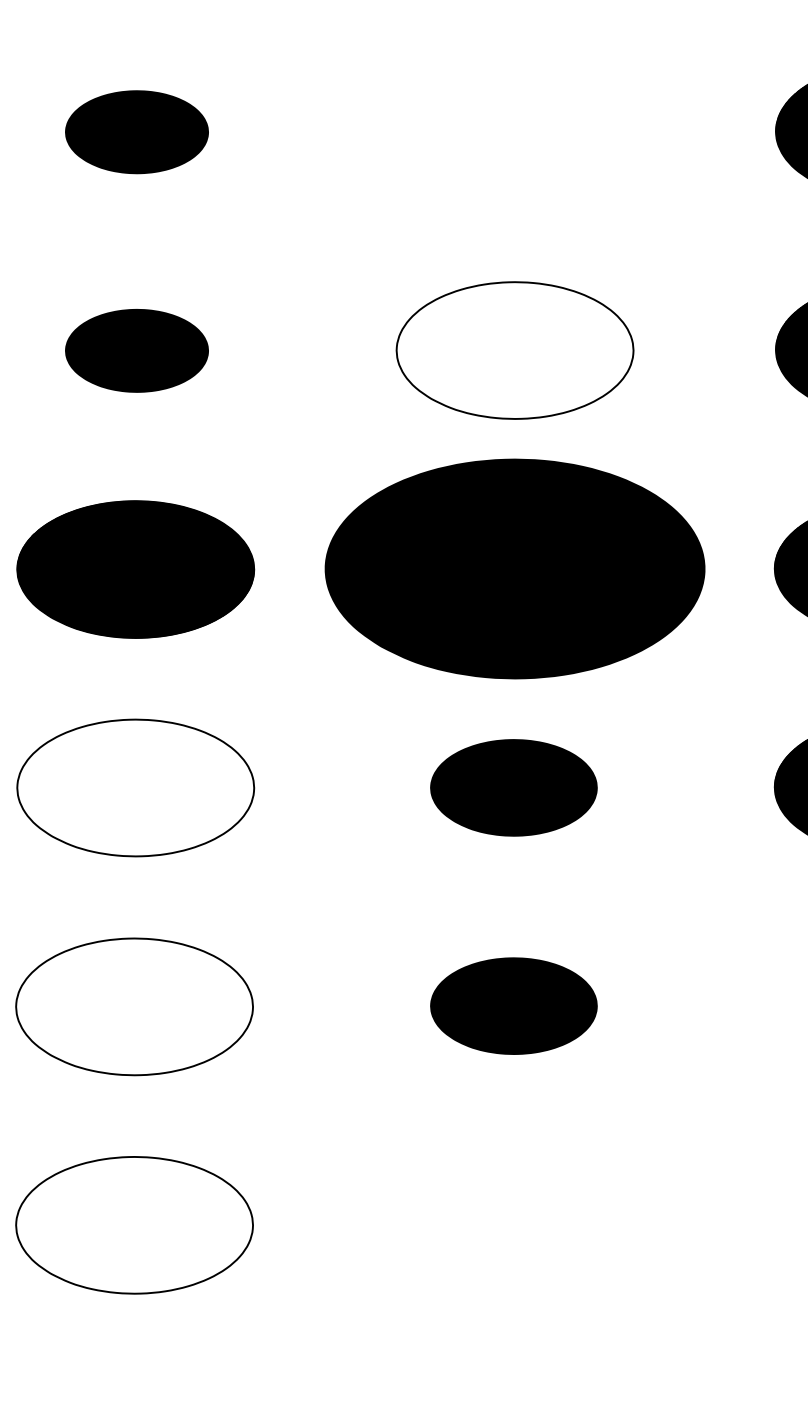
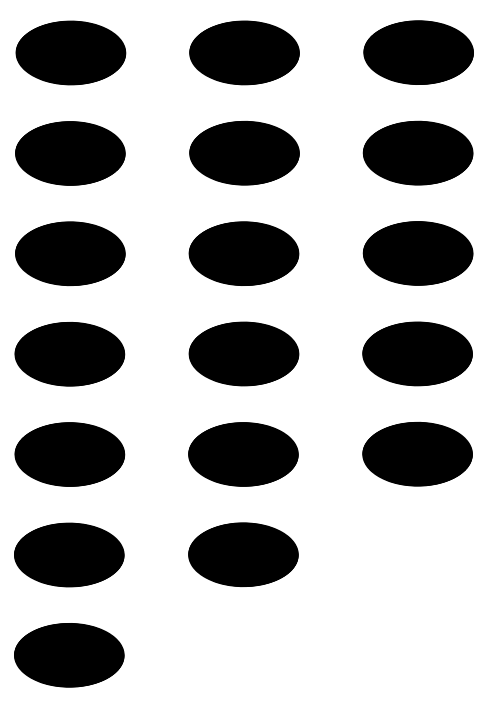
part: (137, 132) -> (70, 153), size x1.67
part: (516, 132) -> (244, 153), added
part: (137, 350) -> (70, 253), size x1.67
hatch: (514, 350) -> (243, 253), added
part: (514, 567) -> (243, 353), size x0.62
hatch: (134, 787) -> (69, 454), added
part: (514, 787) -> (243, 454), size x1.43
hatch: (132, 1005) -> (68, 554), added
part: (514, 1005) -> (243, 554), size x1.43
hatch: (132, 1223) -> (68, 654), added

